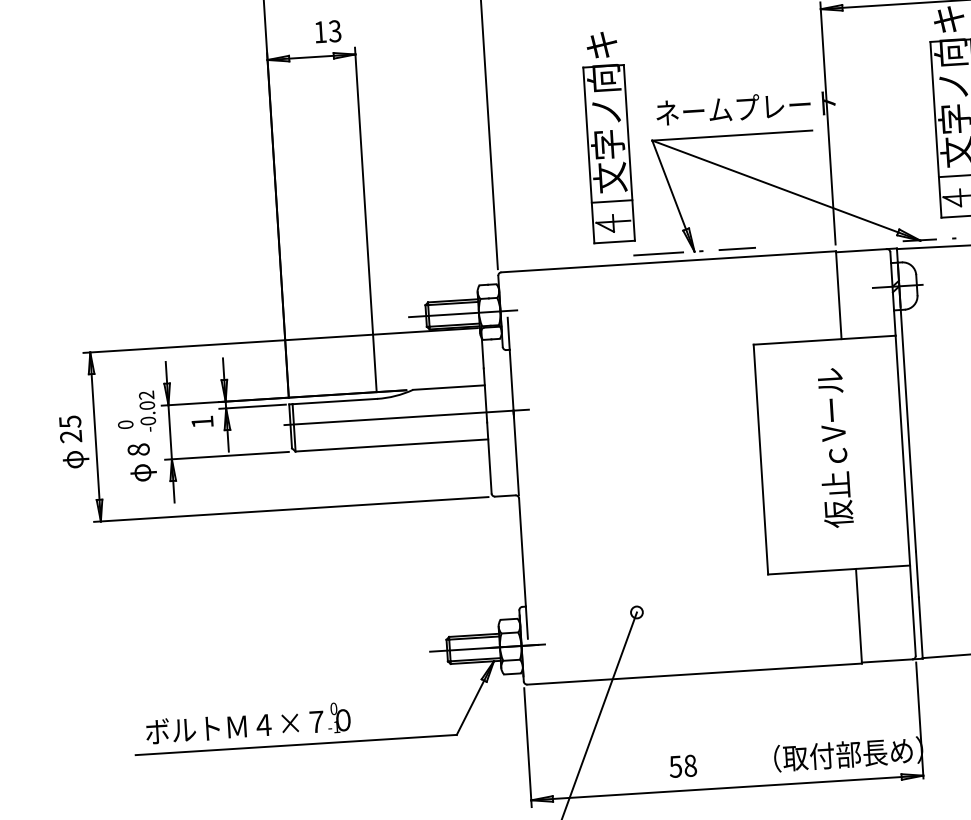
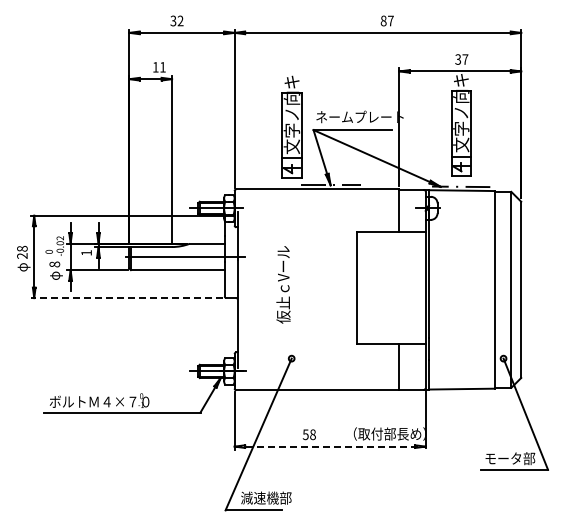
text: (334, 31) -> (162, 67), 13 -> 11
text: (70, 421) -> (22, 248), 25 -> 28
text: (834, 447) -> (283, 284), moved
line: (290, 510) -> (126, 298), solid -> dashed
line: (727, 787) -> (330, 446), solid -> dashed

